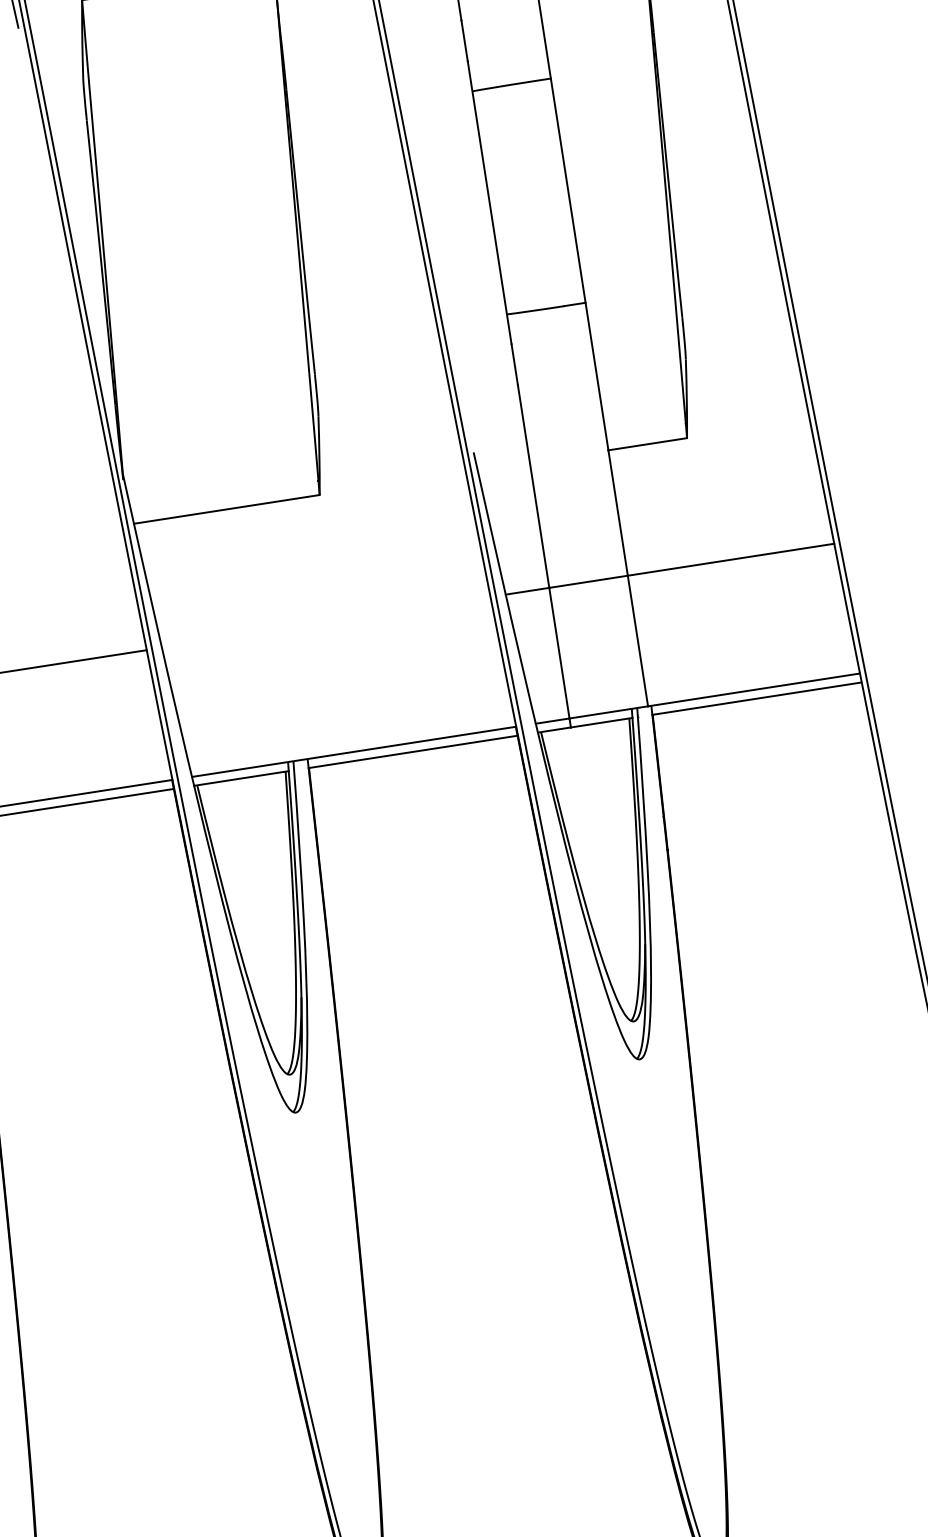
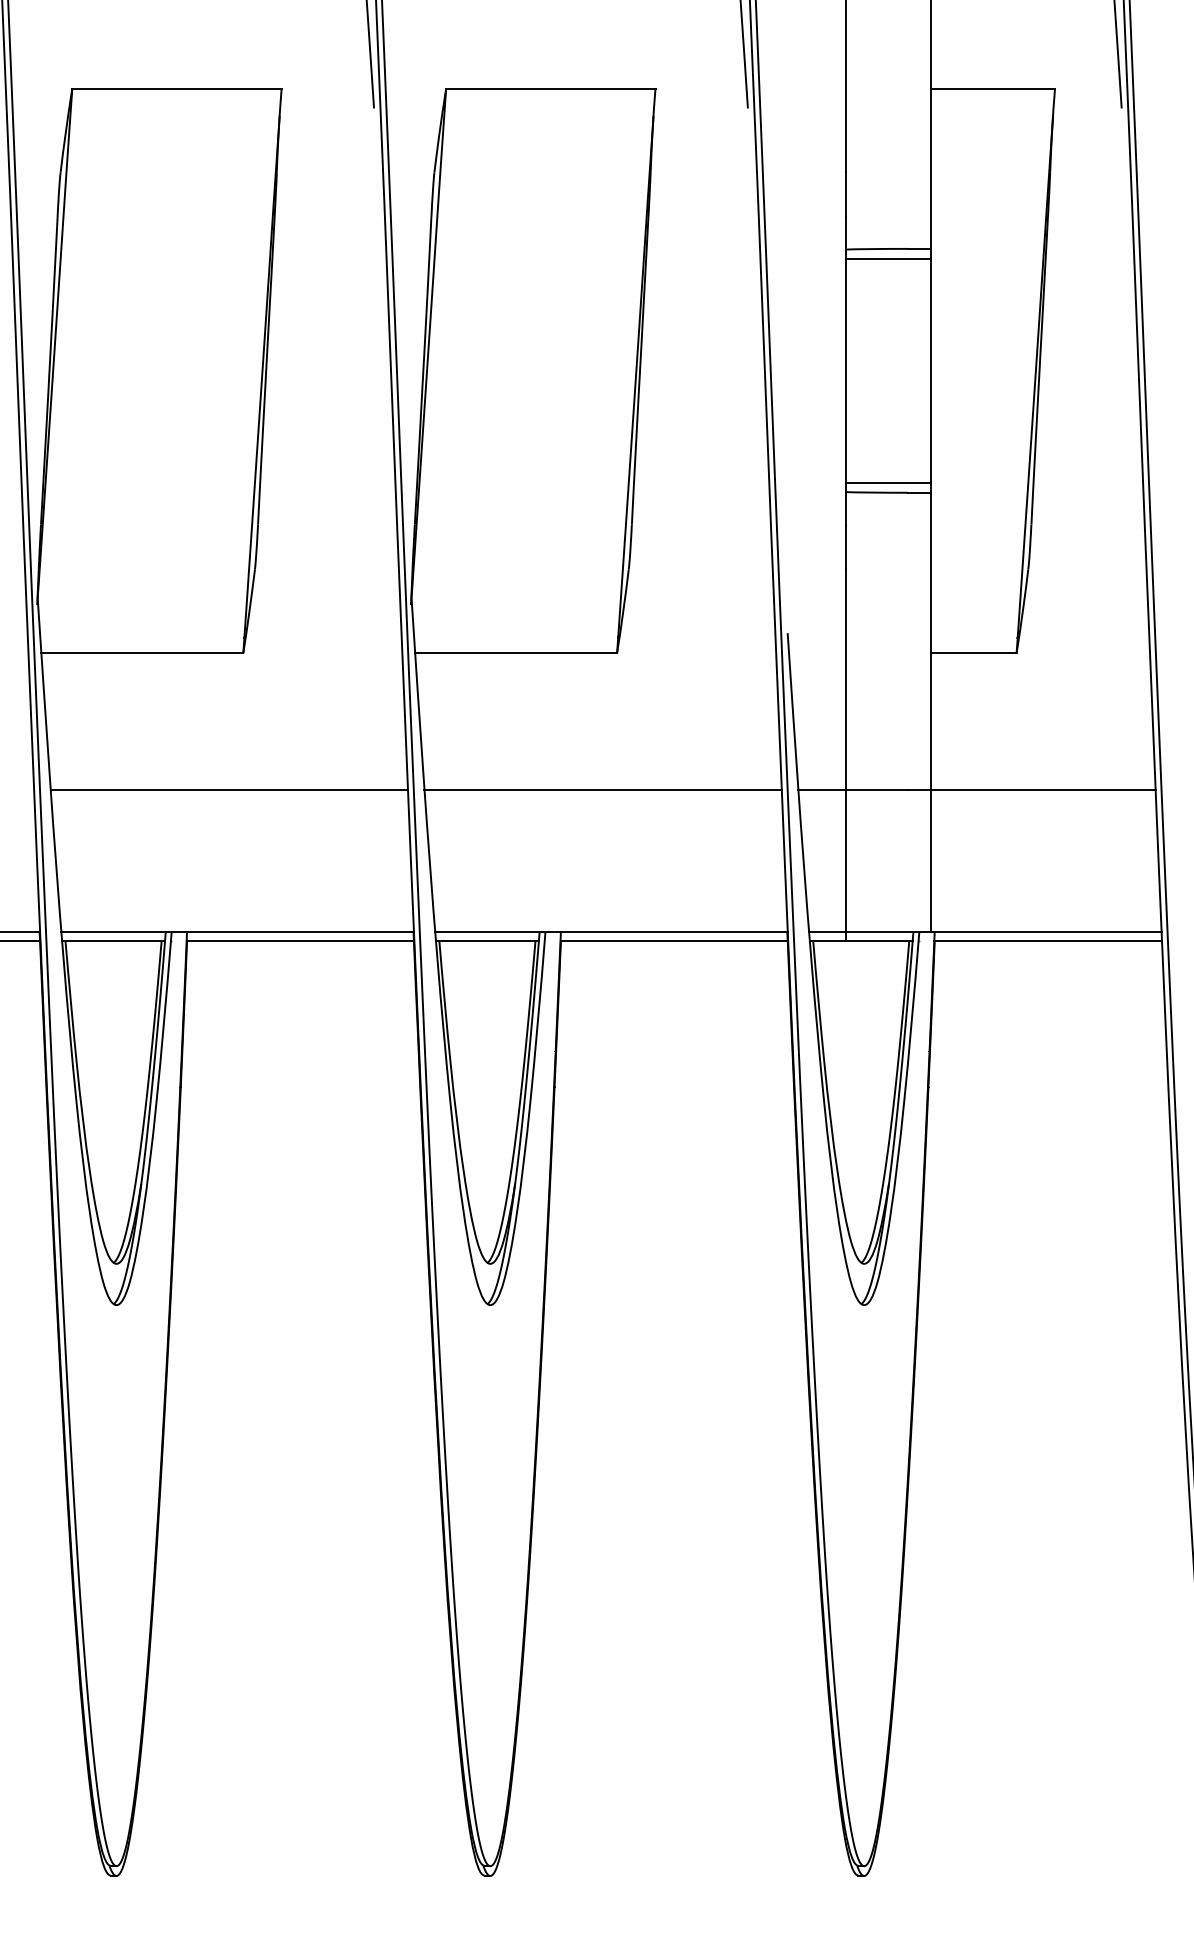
line: (513, 93) -> (888, 258), added
line: (544, 299) -> (888, 482), added
line: (325, 622) -> (602, 789), added

